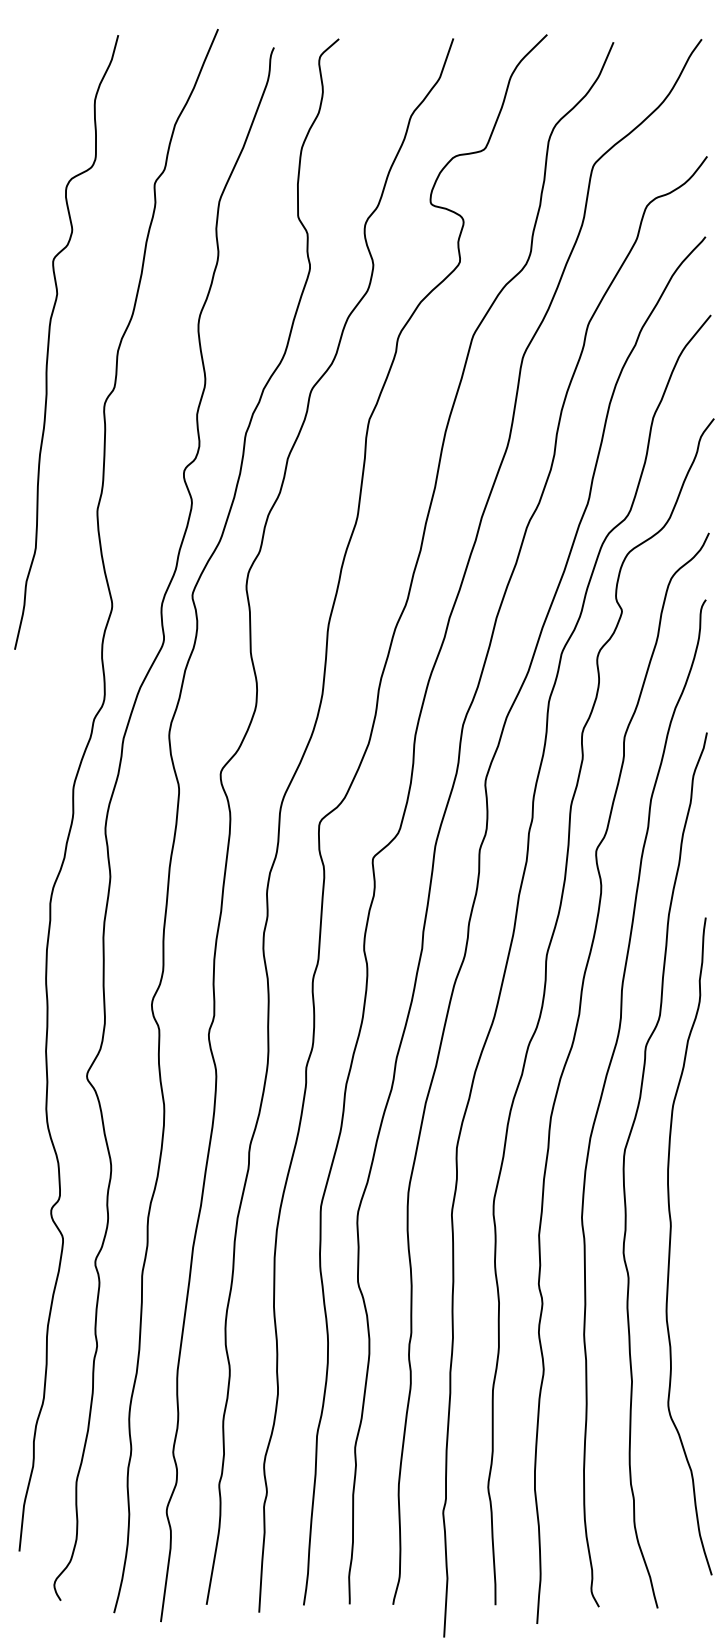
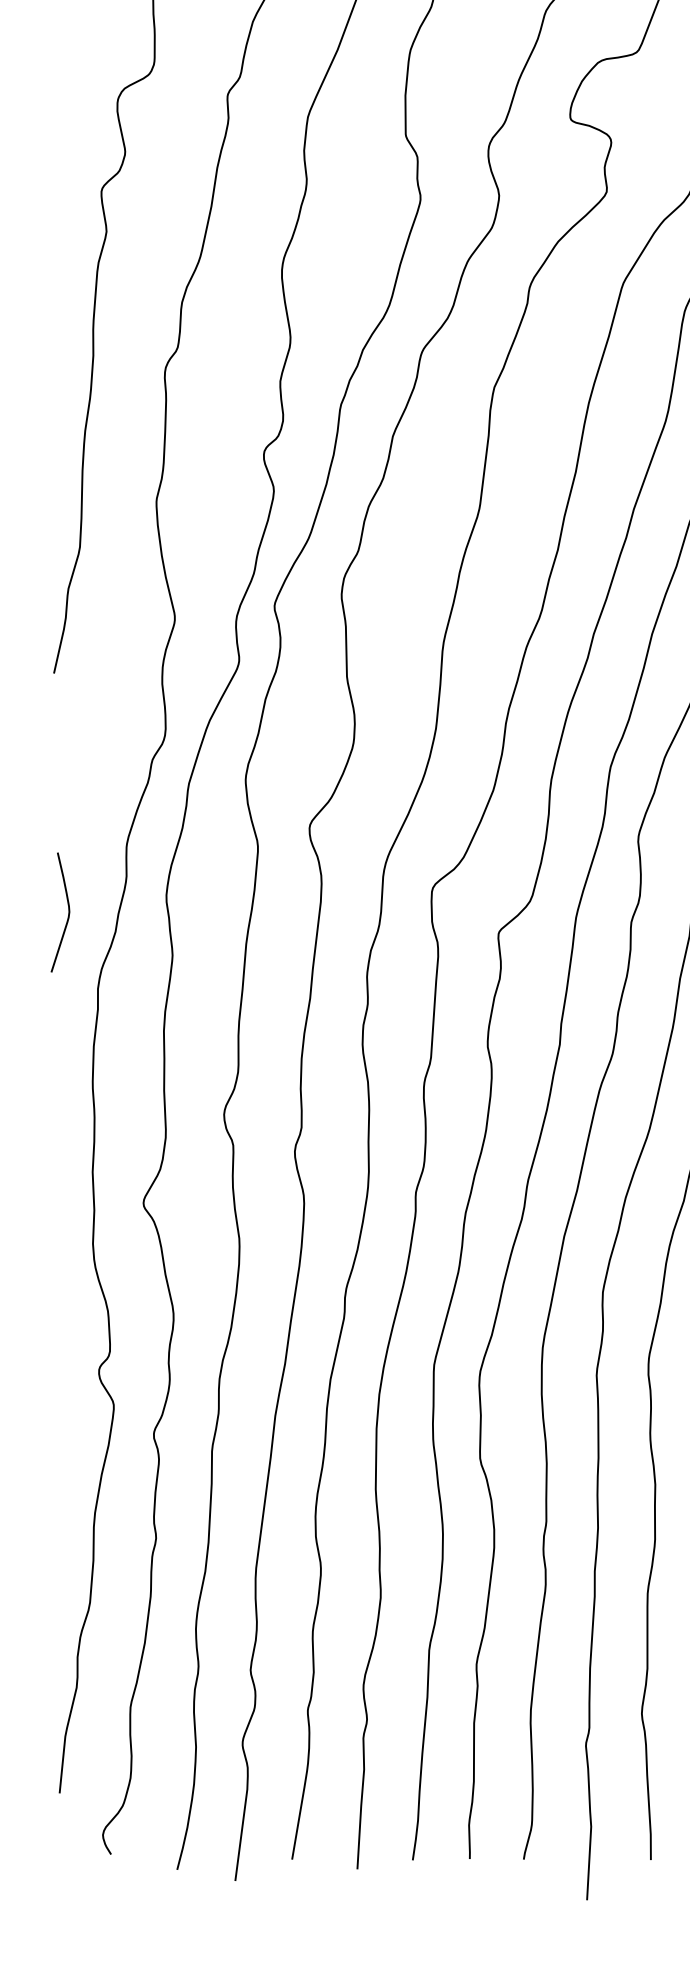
curve: (26, 841) -> (68, 911), added

